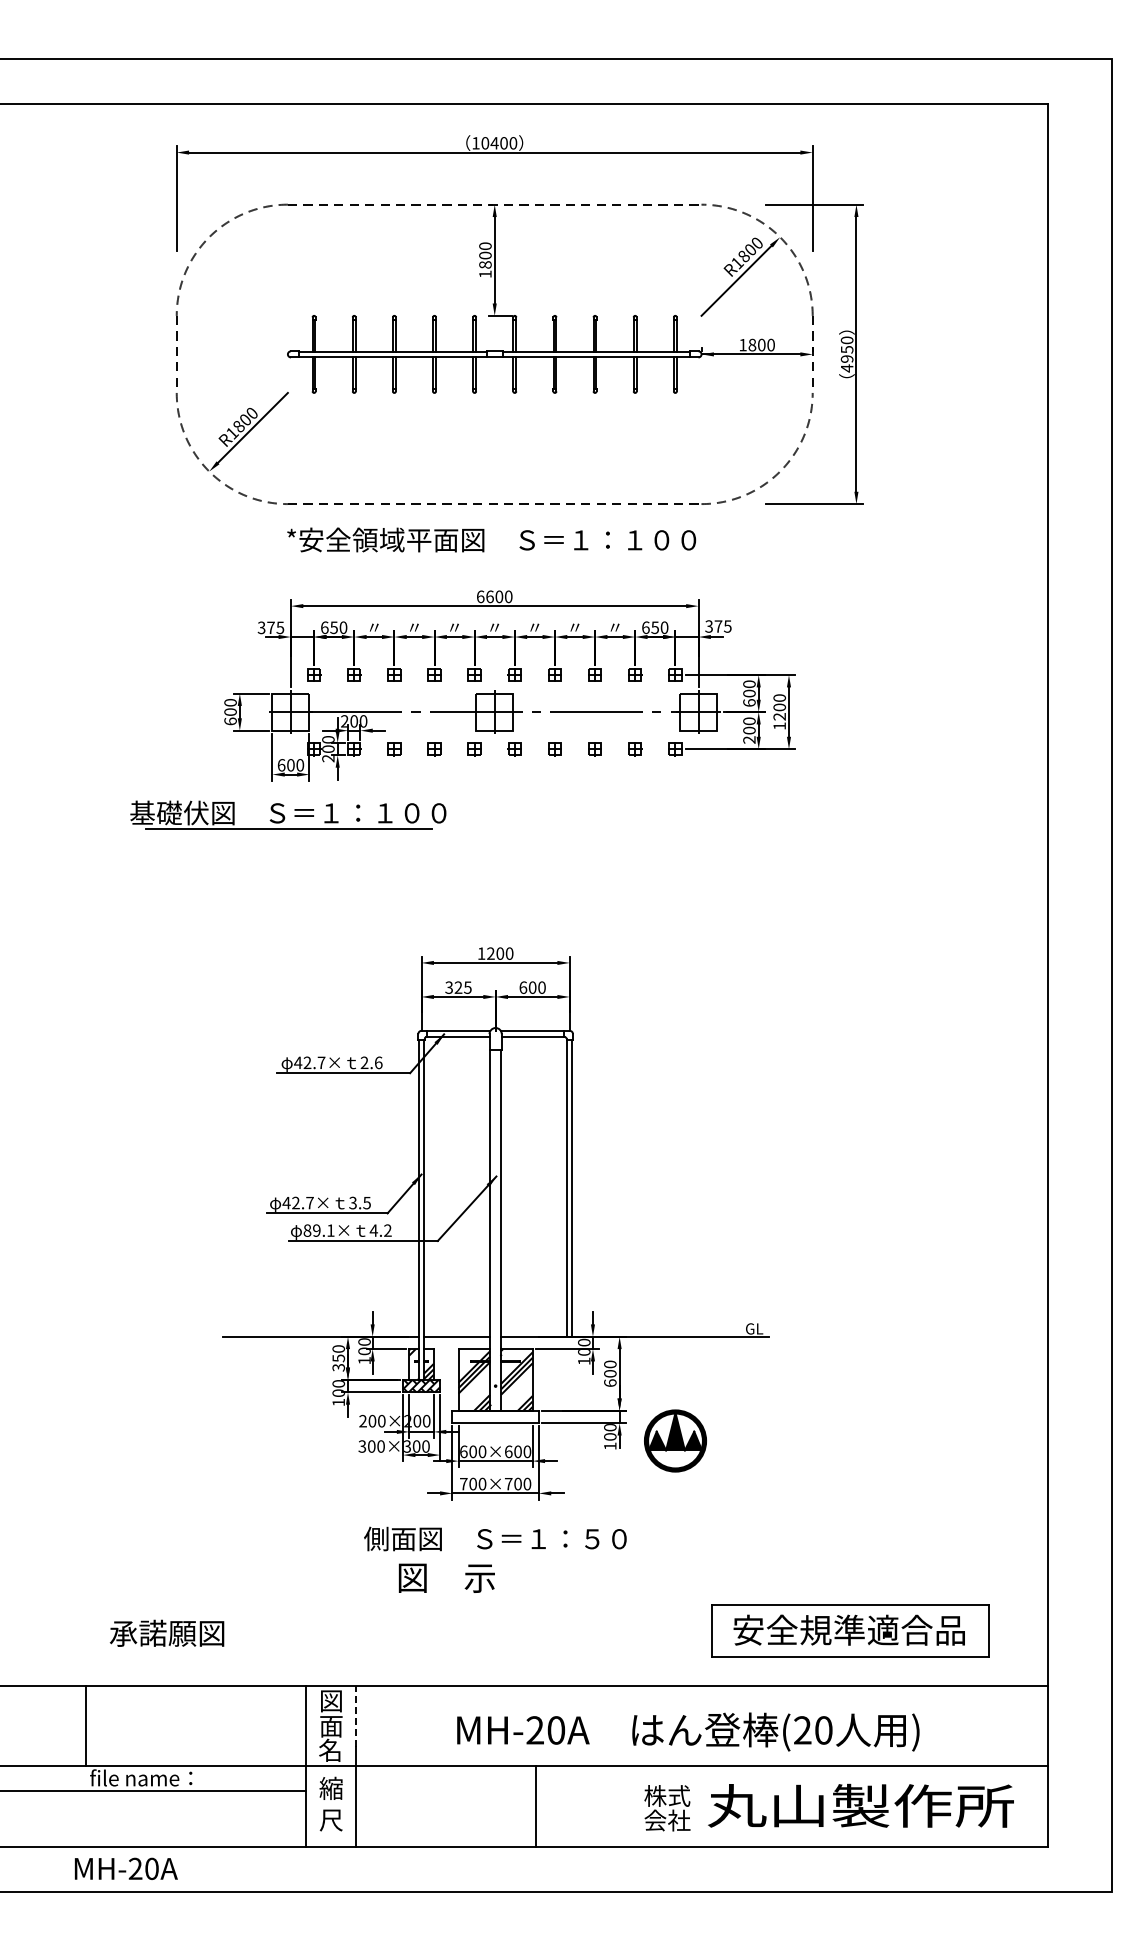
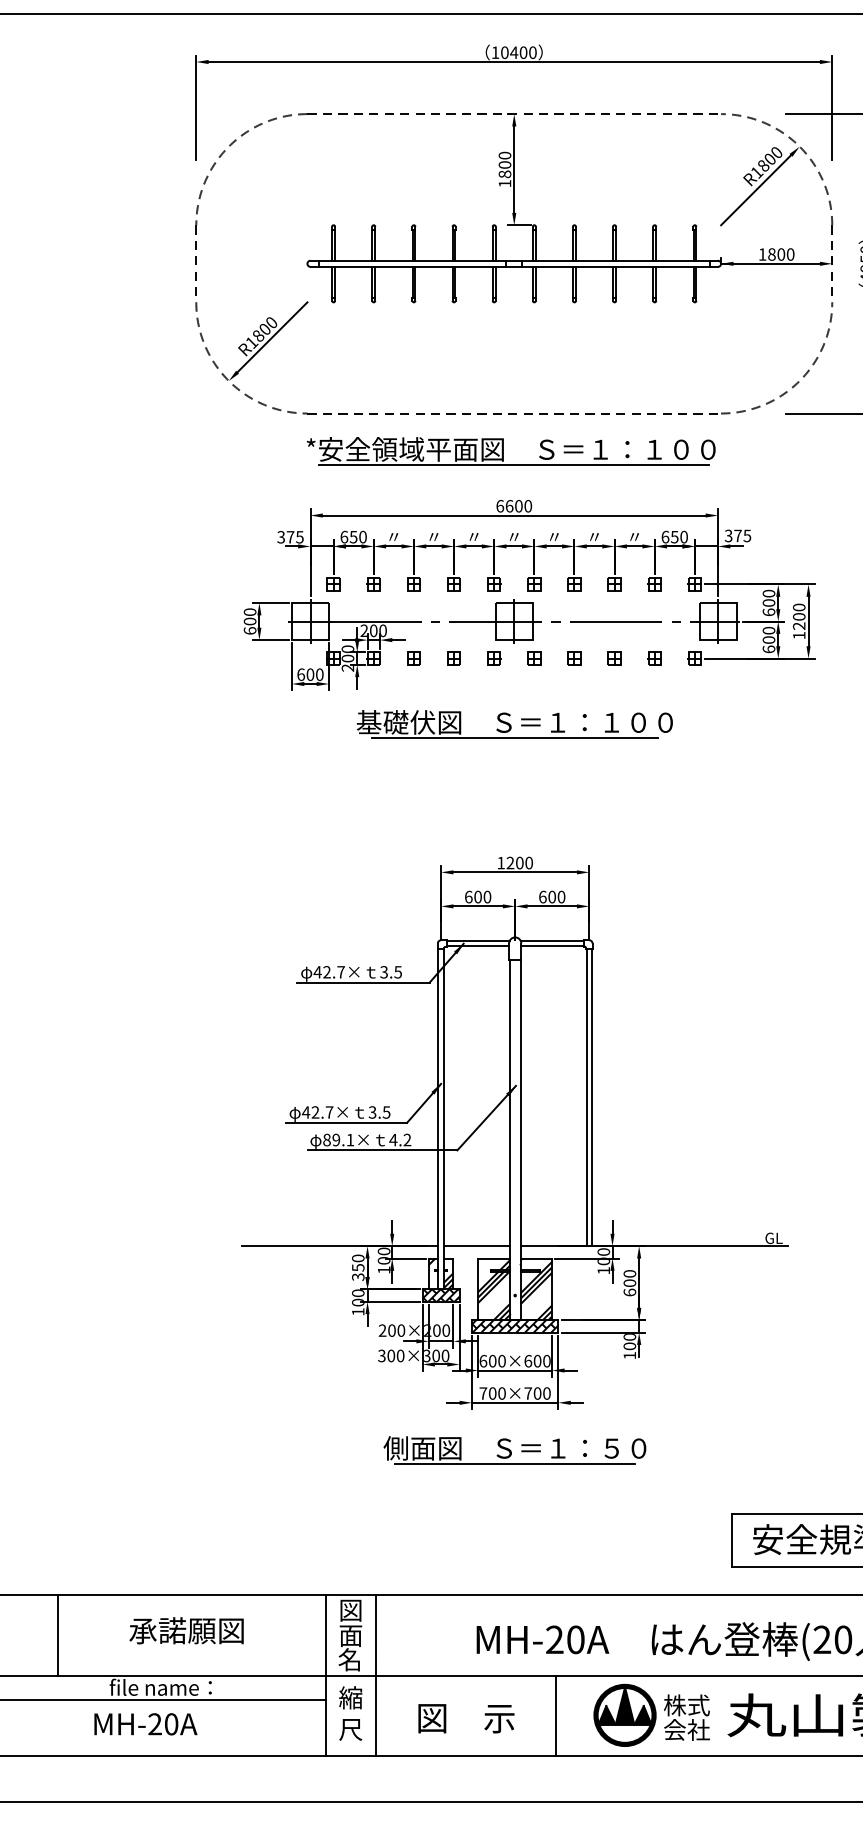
line: (494, 555) -> (514, 464), added
text: (749, 739) -> (769, 648), 200 -> 600
part: (288, 814) -> (515, 723), moved
text: (458, 987) -> (478, 896), 325 -> 600
text: (371, 1062) -> (391, 971), 2.6 -> 3.5
hatch: (495, 1416) -> (515, 1325), added
part: (675, 1440) -> (625, 1714), moved
line: (495, 1554) -> (515, 1463), added
text: (446, 1577) -> (466, 1717), moved
text: (166, 1632) -> (186, 1629), moved
line: (356, 1715) -> (376, 1624), dashed -> solid
line: (86, 1726) -> (58, 1635), moved
text: (126, 1868) -> (146, 1723), moved

